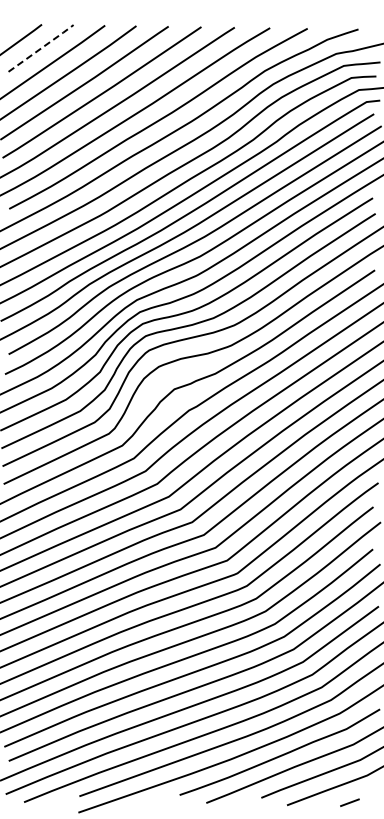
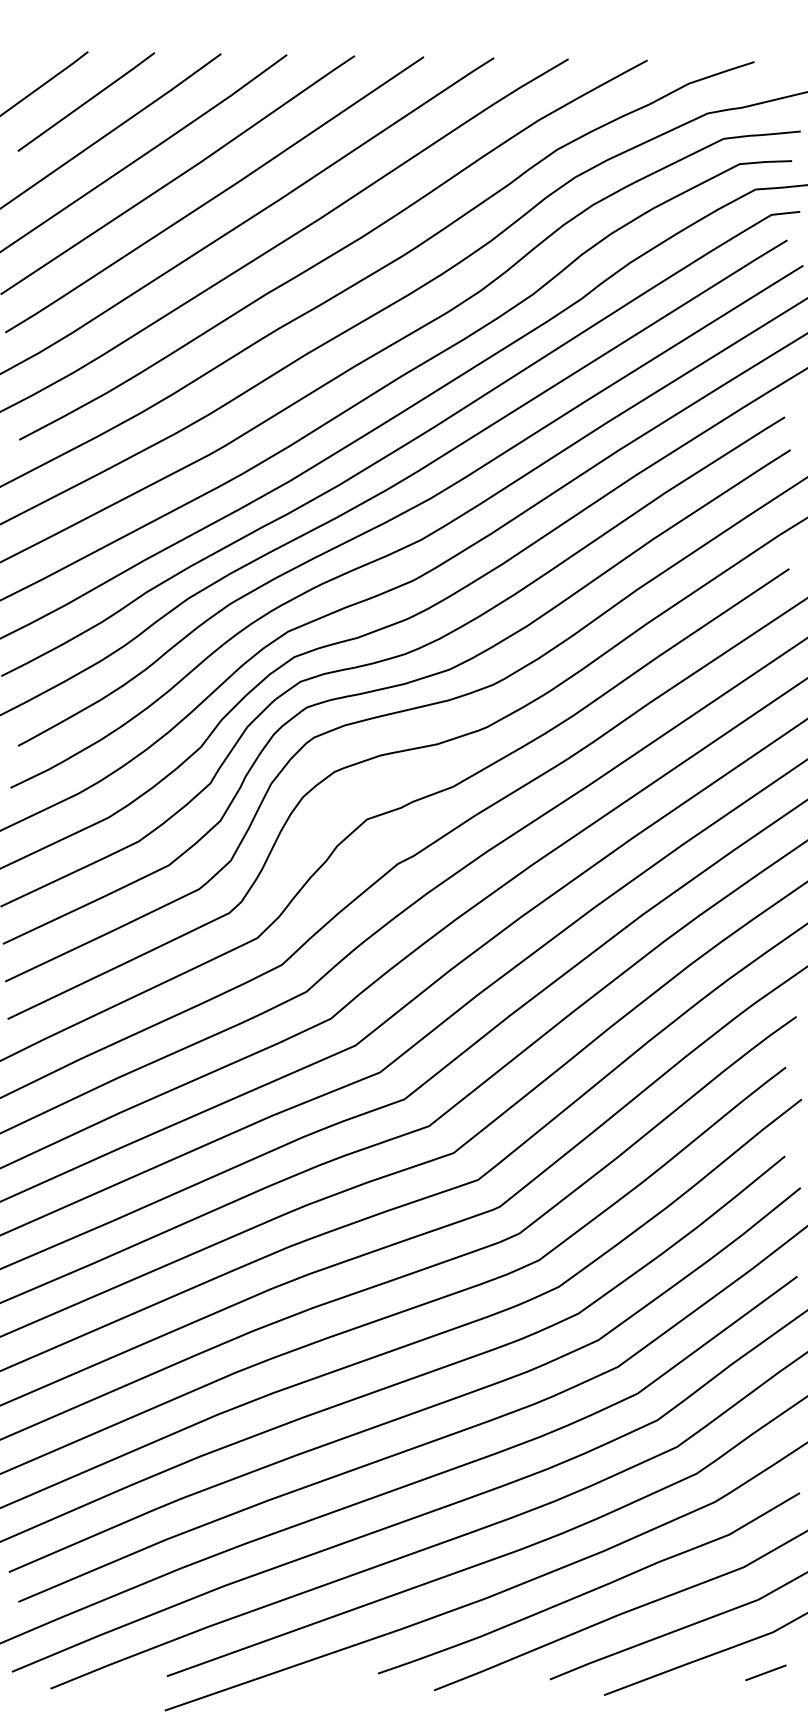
line: (41, 48) -> (87, 102), dashed -> solid
line: (349, 802) -> (764, 1672), moved

